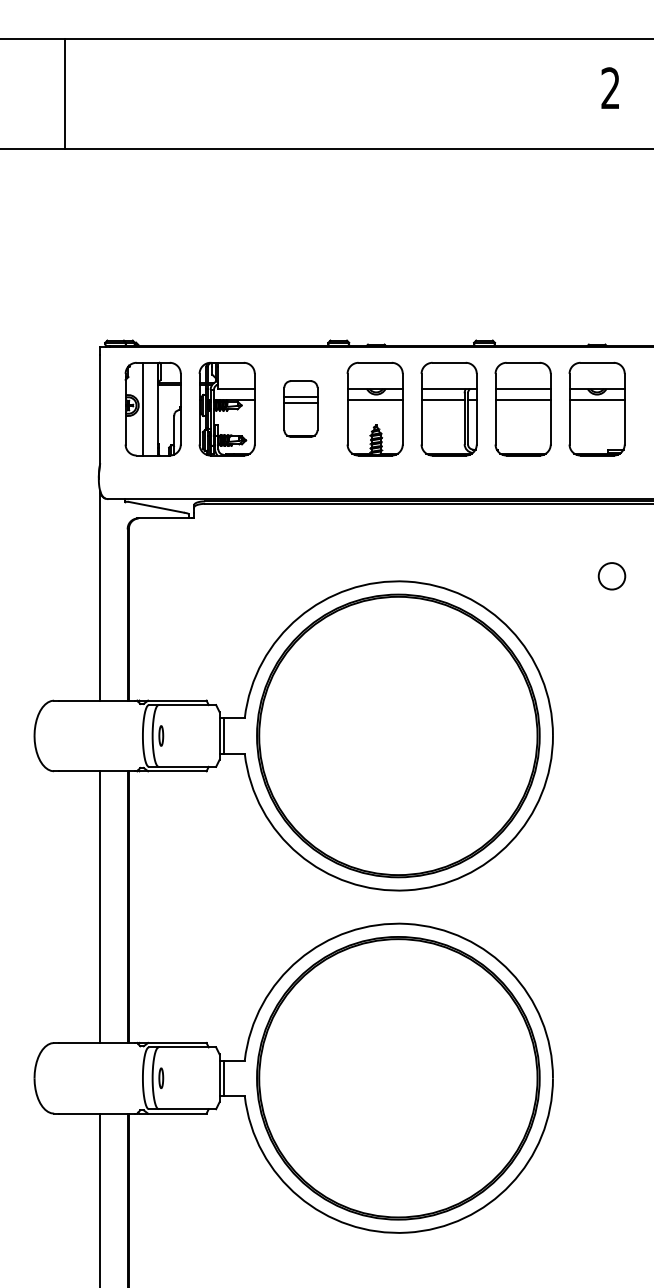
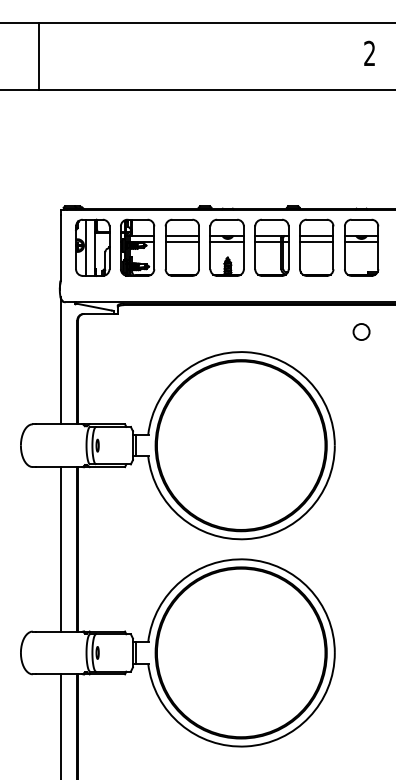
part: (299, 408) -> (181, 247), size x1.67
circle: (611, 575) -> (361, 331), moved

